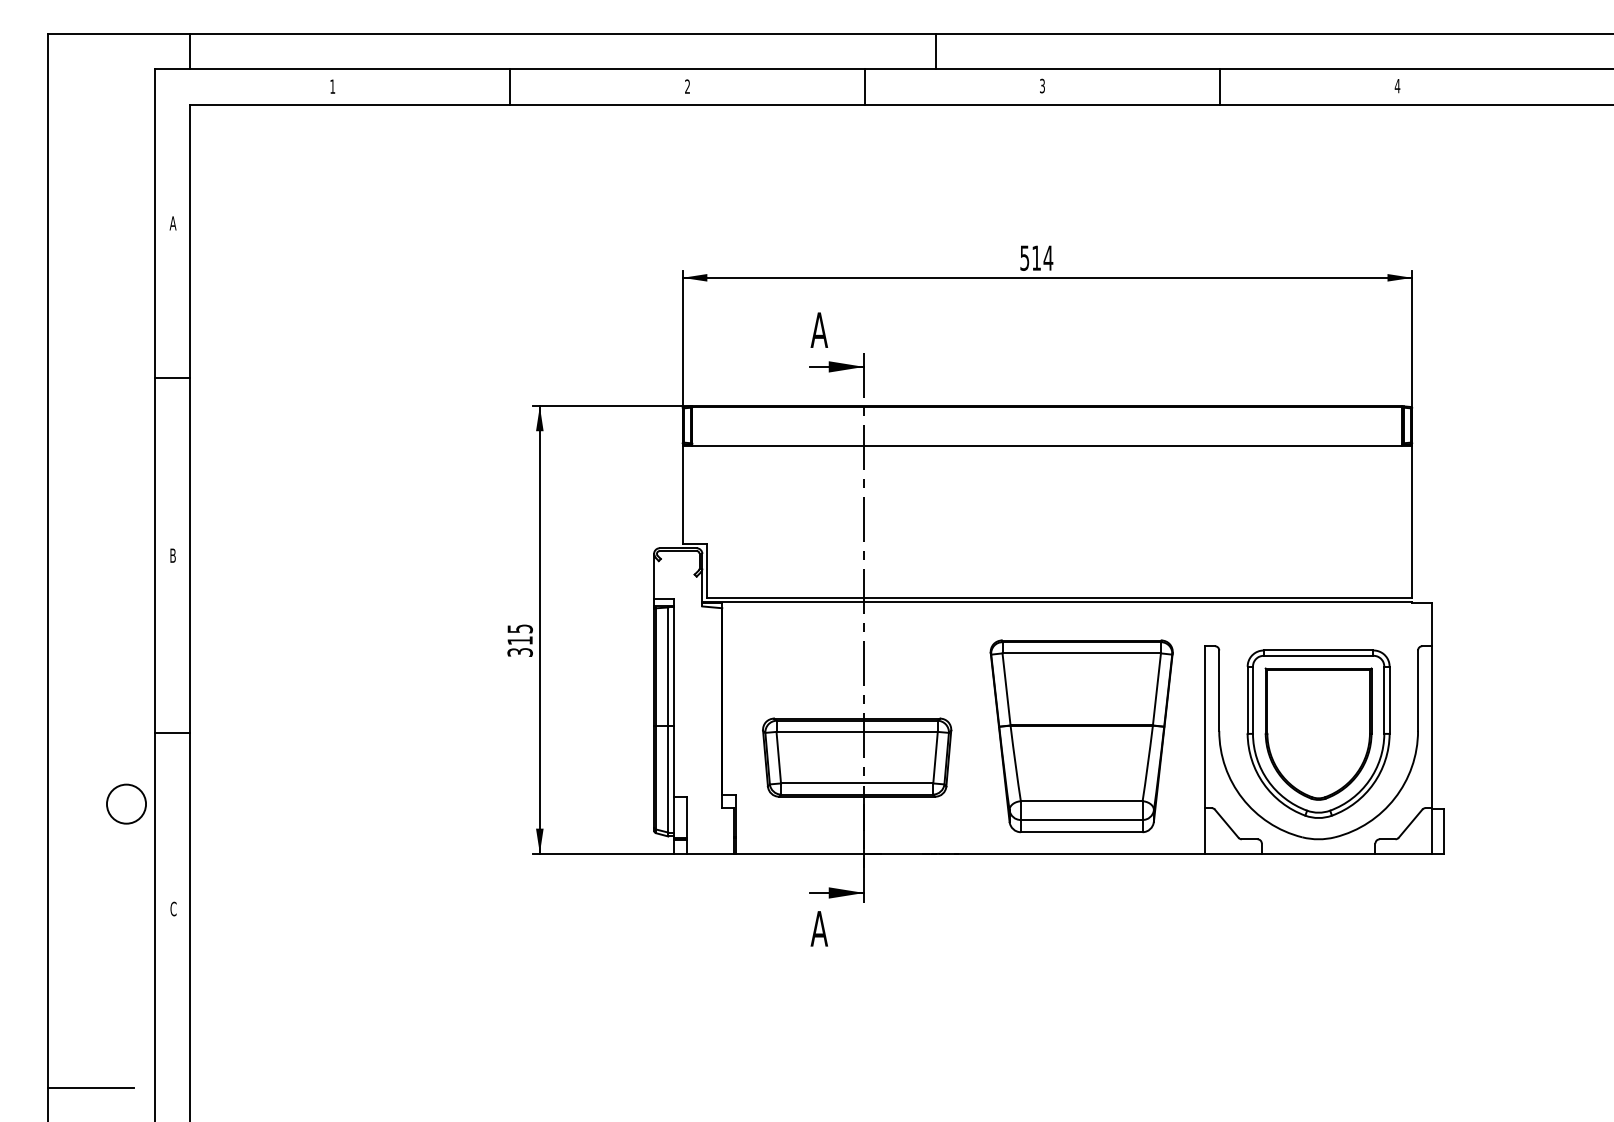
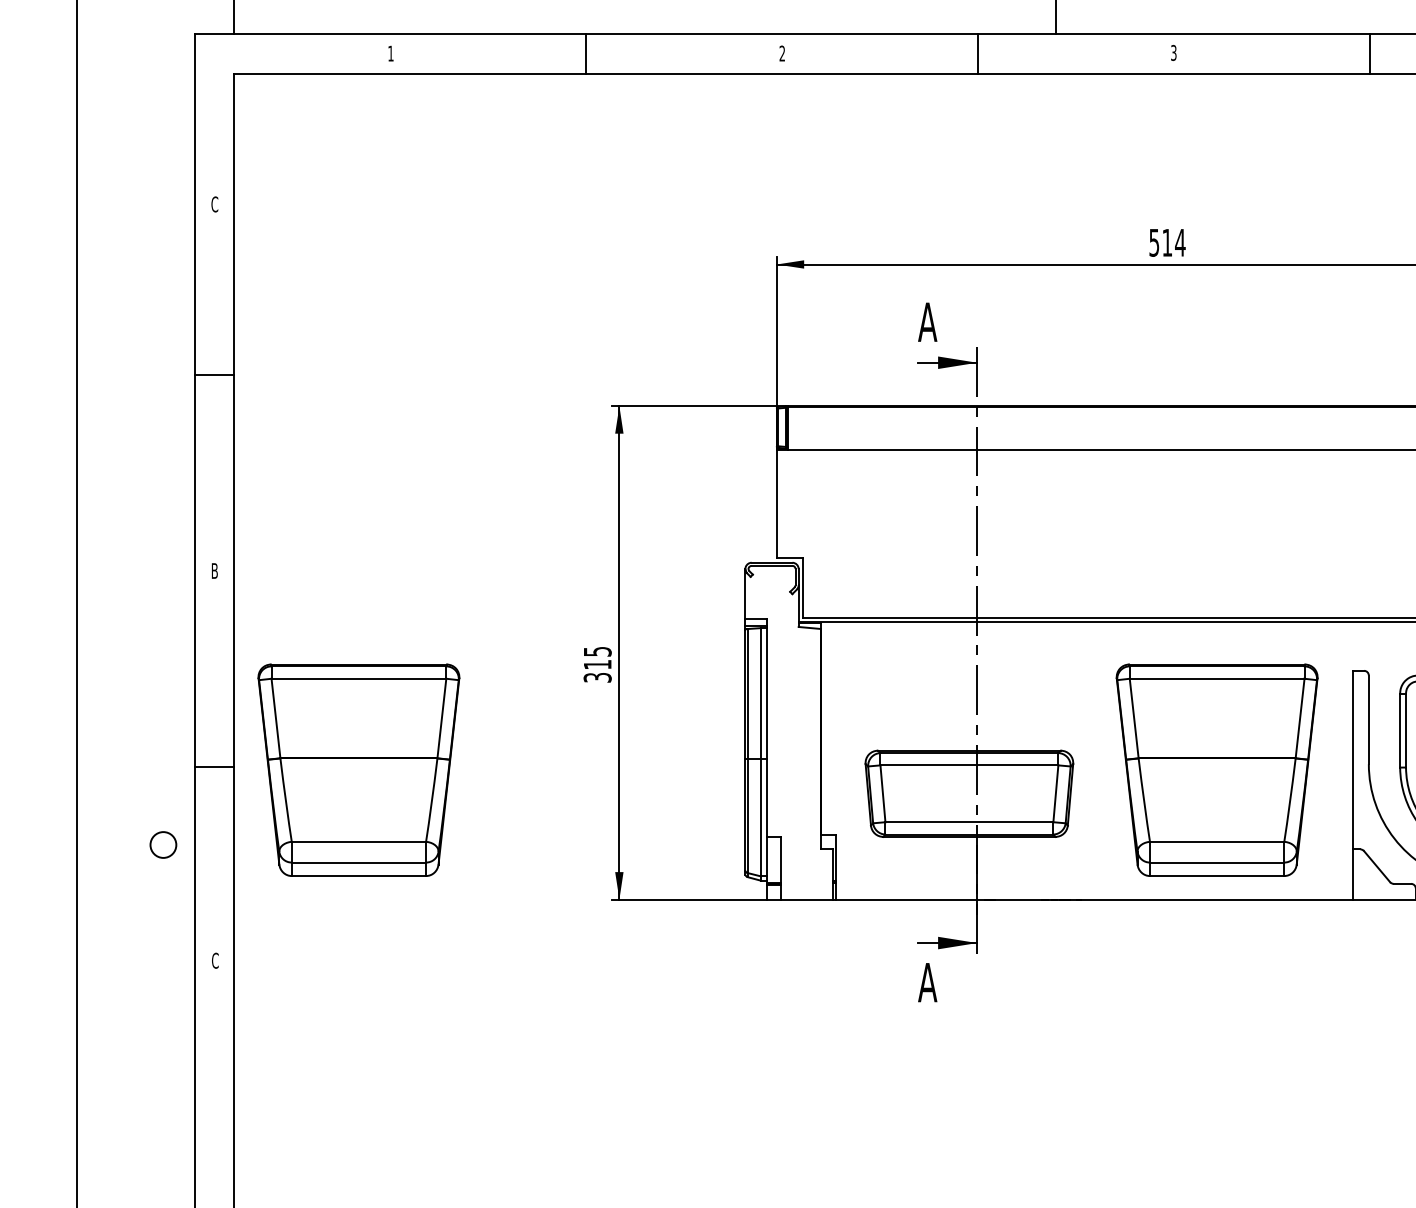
text: (172, 223) -> (214, 204), A -> C
part: (303, 736) -> (358, 770), added
circle: (126, 803) -> (163, 844), size x0.6
line: (90, 1088) -> (123, 1158), removed

